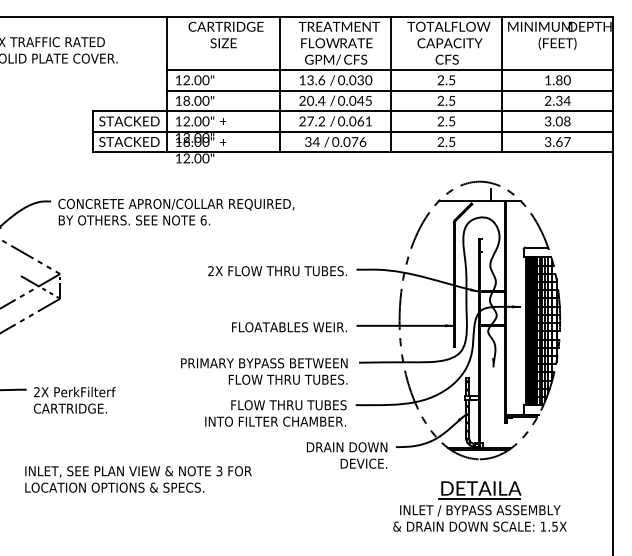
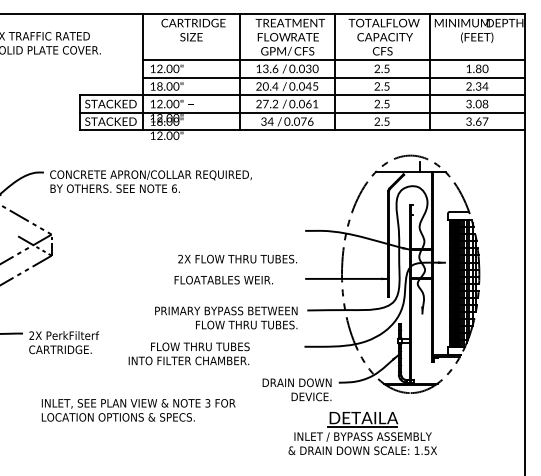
text: (277, 270) -> (237, 258), moved
text: (289, 326) -> (223, 279), moved
text: (275, 413) -> (188, 353), moved
text: (138, 479) -> (138, 410), moved
part: (479, 506) -> (362, 433), moved

